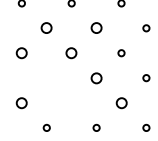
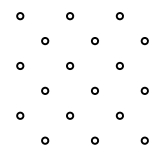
circle: (47, 28) -> (45, 41), size x0.62
circle: (96, 28) -> (94, 41), size x0.62
circle: (22, 52) -> (20, 65), size x0.62
circle: (72, 52) -> (70, 65), size x0.62
circle: (47, 77) -> (45, 90), added
circle: (96, 77) -> (94, 90), size x0.62
circle: (22, 102) -> (20, 115), size x0.62
circle: (72, 102) -> (70, 115), added
circle: (121, 102) -> (119, 115), size x0.62

